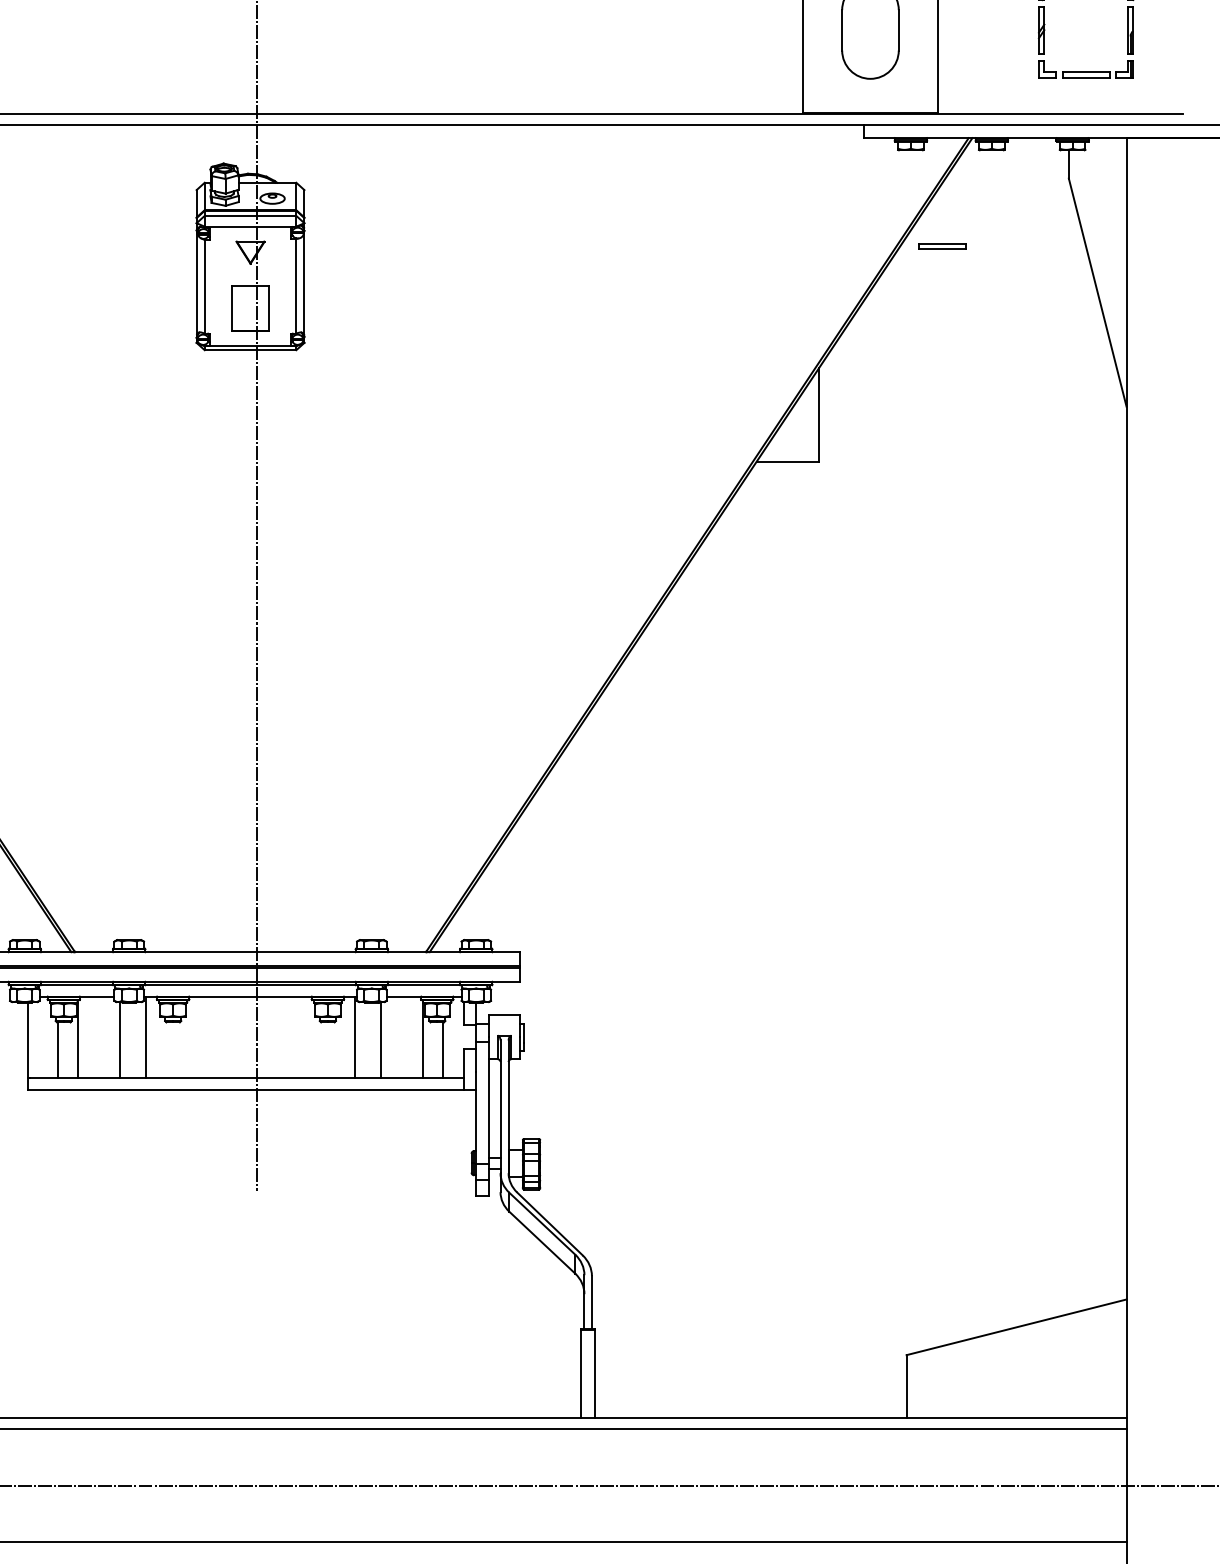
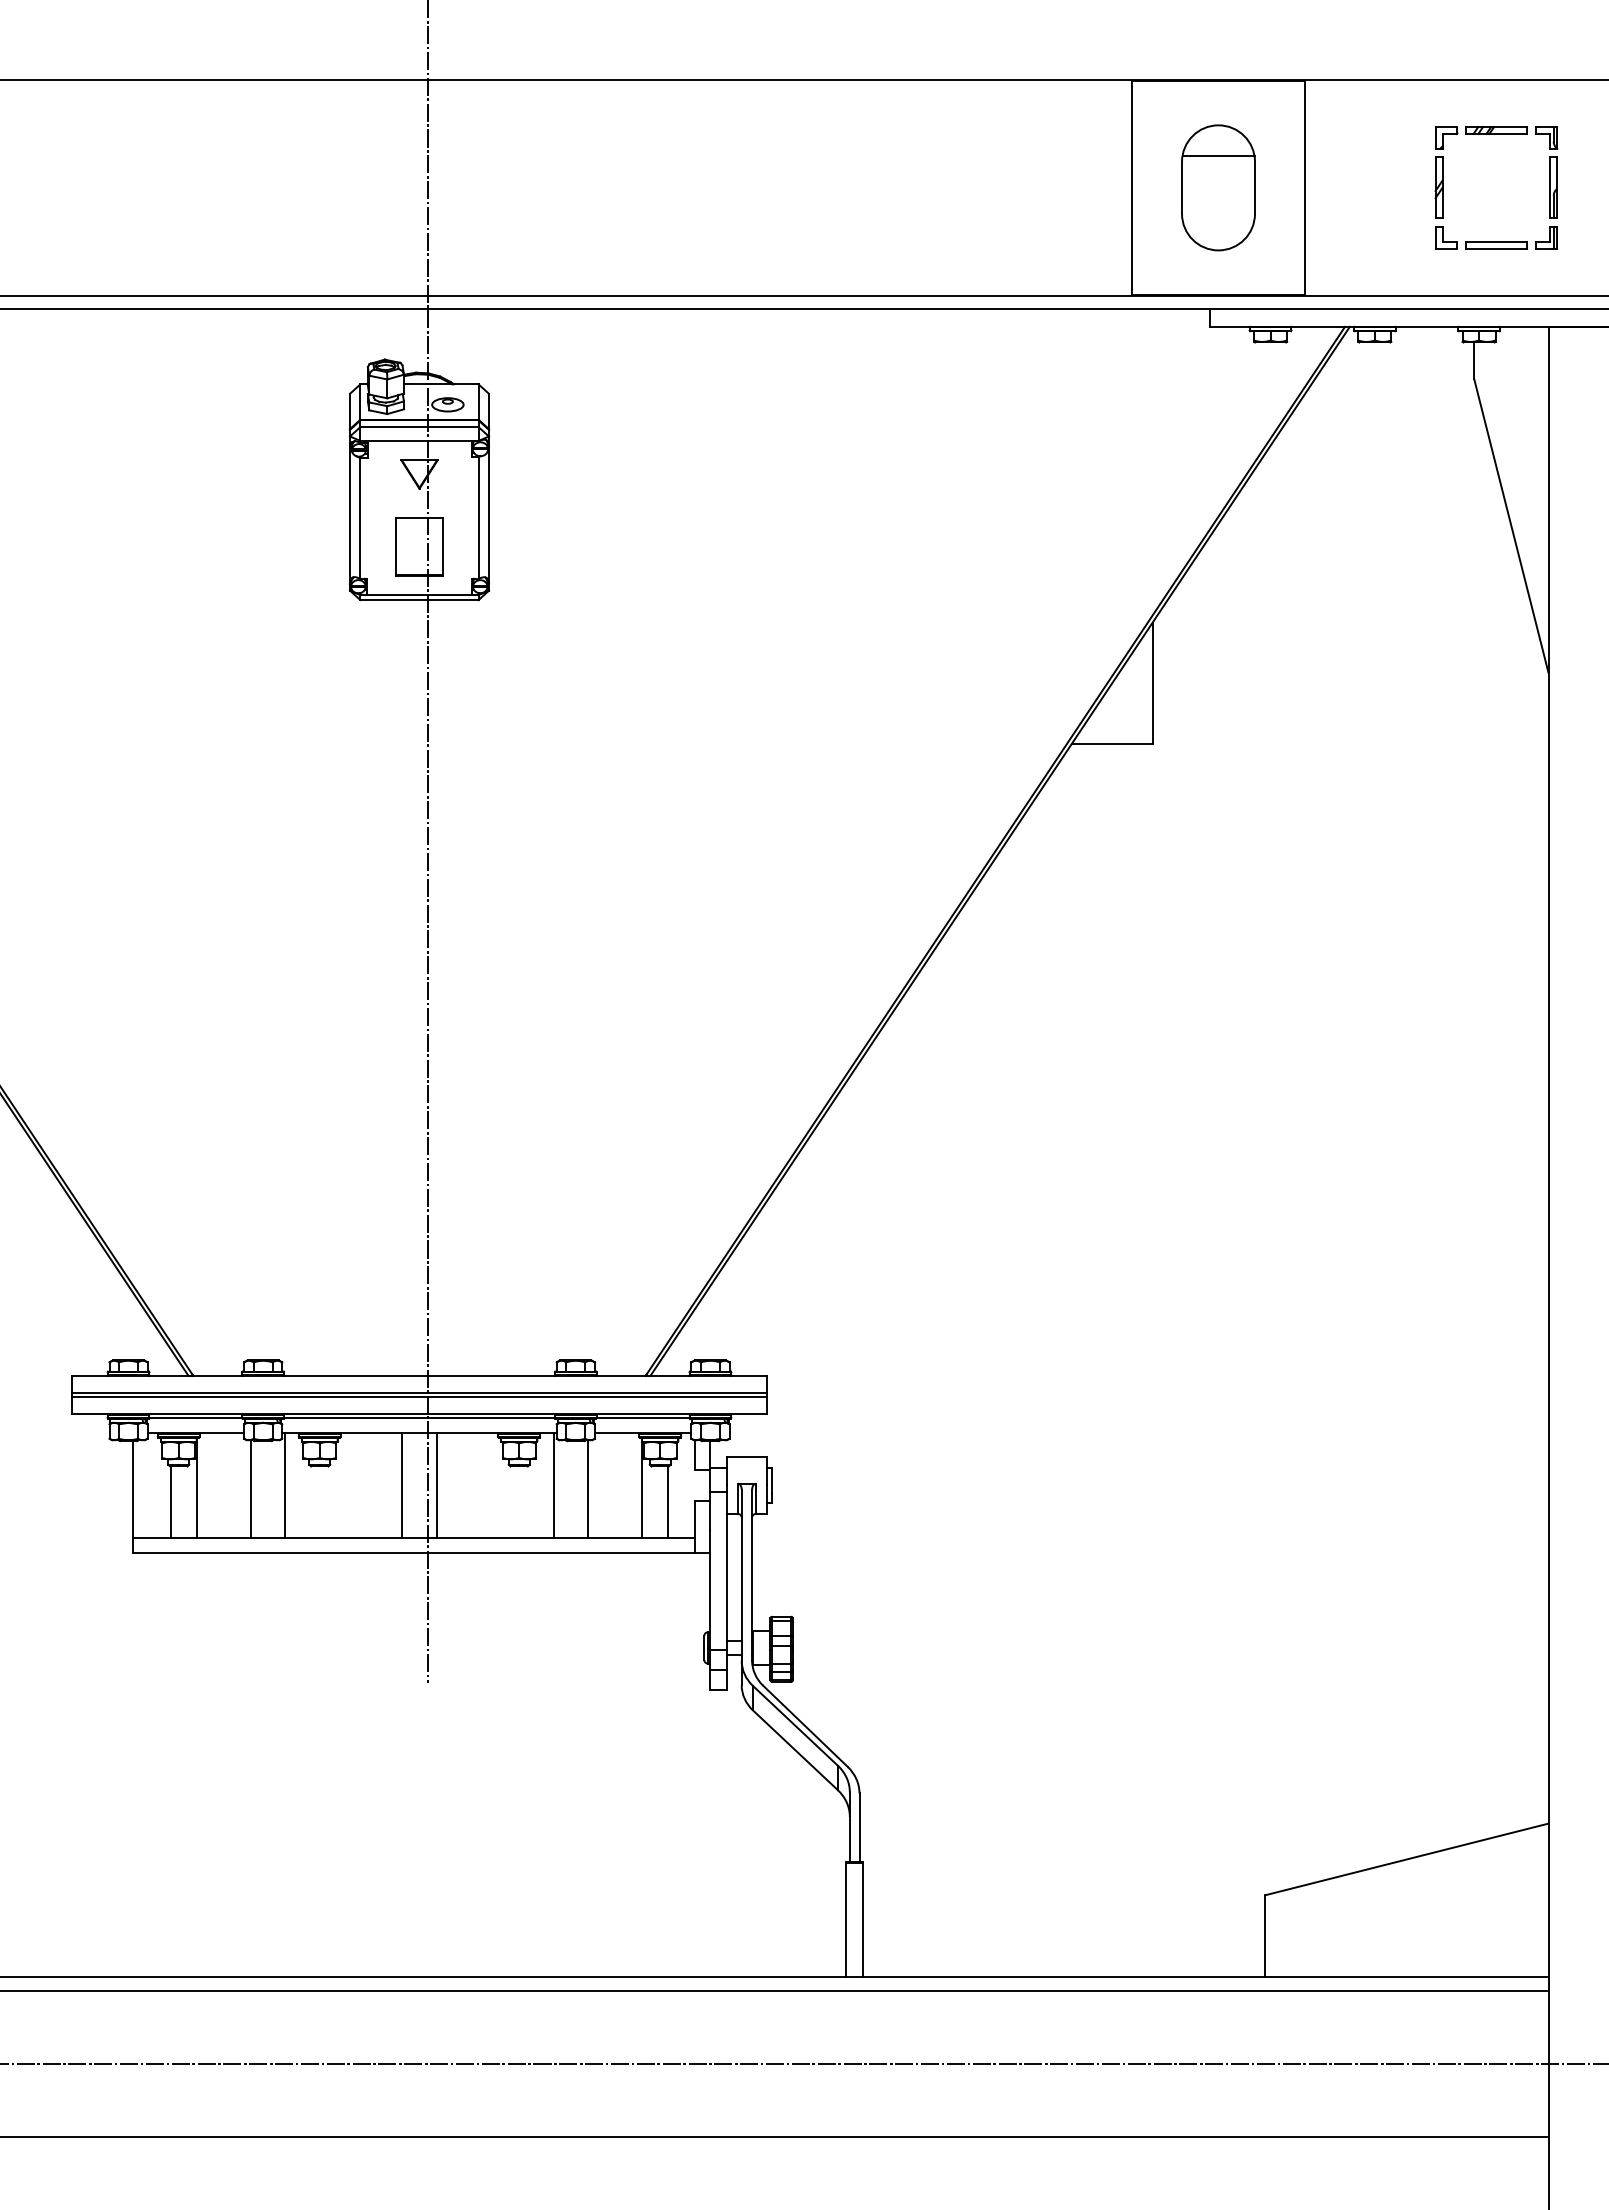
line: (870, 5) -> (1218, 155), added
part: (942, 246) -> (1311, 466), removed
line: (237, 1037) -> (402, 1485), added
line: (263, 1037) -> (436, 1485), added

